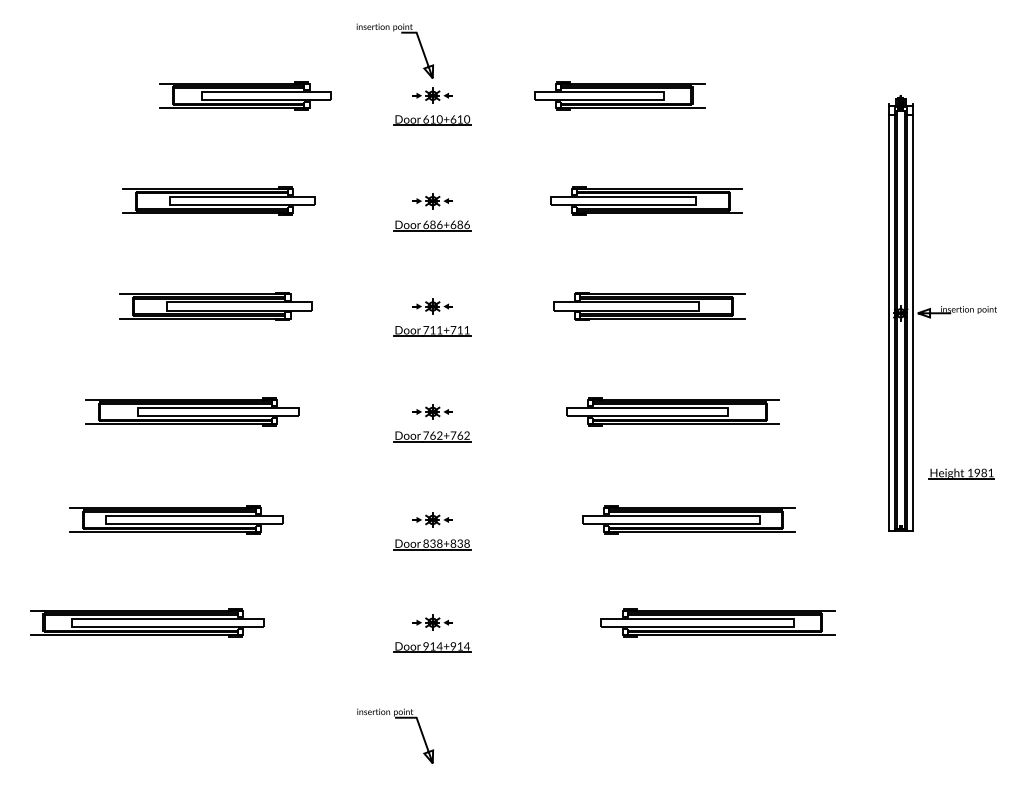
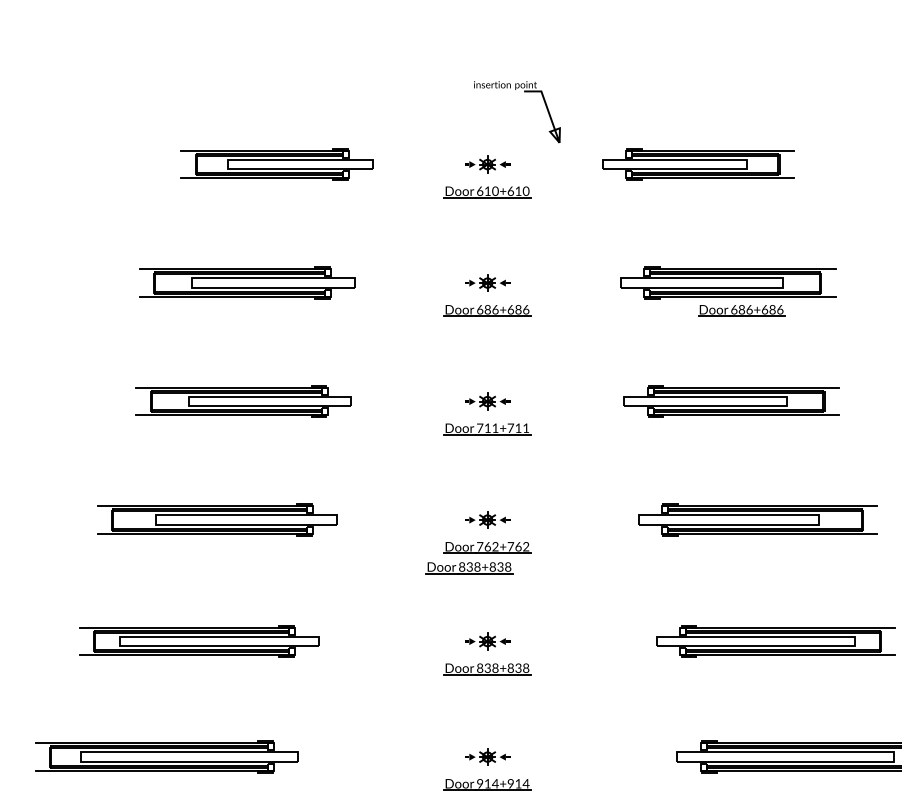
part: (401, 33) -> (524, 92), moved
part: (658, 225) -> (741, 310), added
part: (416, 454) -> (469, 567), added

